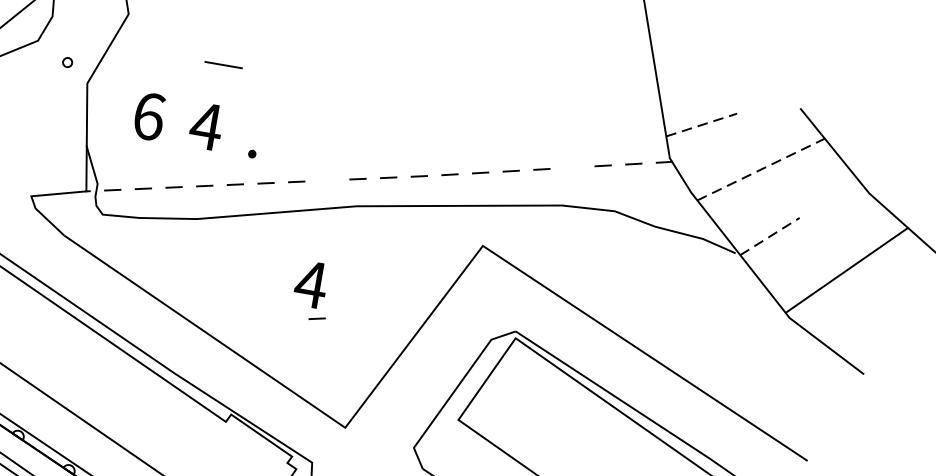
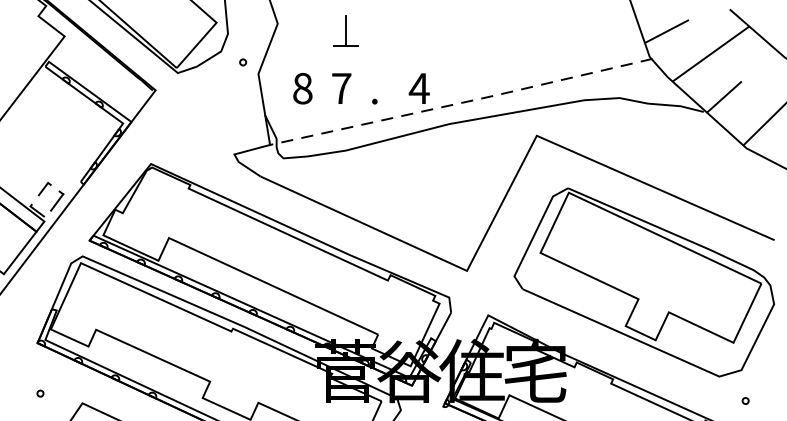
line: (227, 41) -> (345, 30), added
text: (148, 116) -> (302, 88), 6 -> 8
line: (701, 124) -> (666, 31), dashed -> solid
text: (206, 126) -> (341, 88), 4 -> 7
line: (571, 168) -> (586, 74), added
line: (762, 168) -> (711, 53), dashed -> solid
line: (770, 235) -> (724, 96), dashed -> solid
part: (311, 290) -> (420, 92), moved

